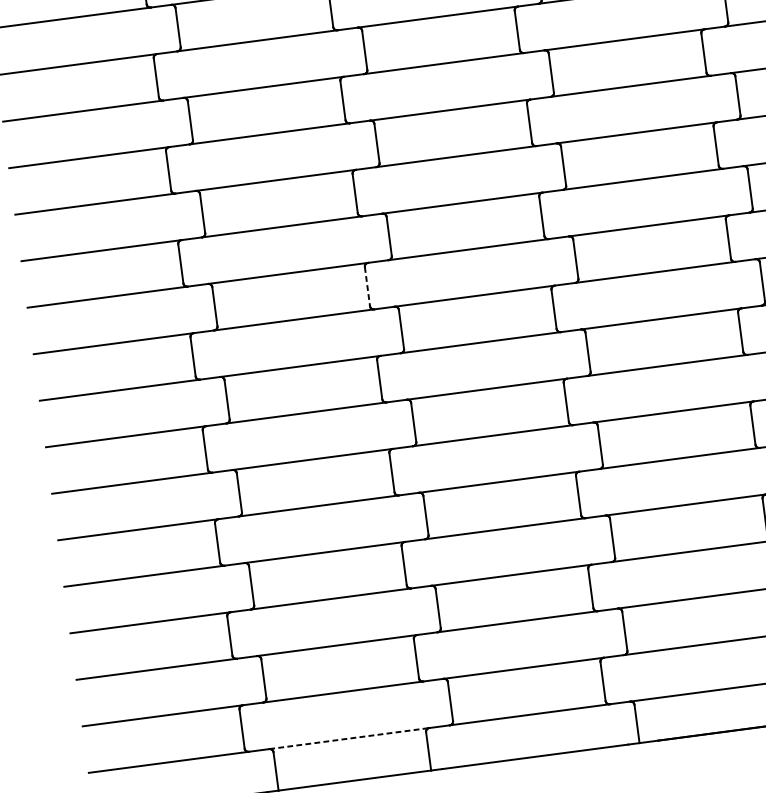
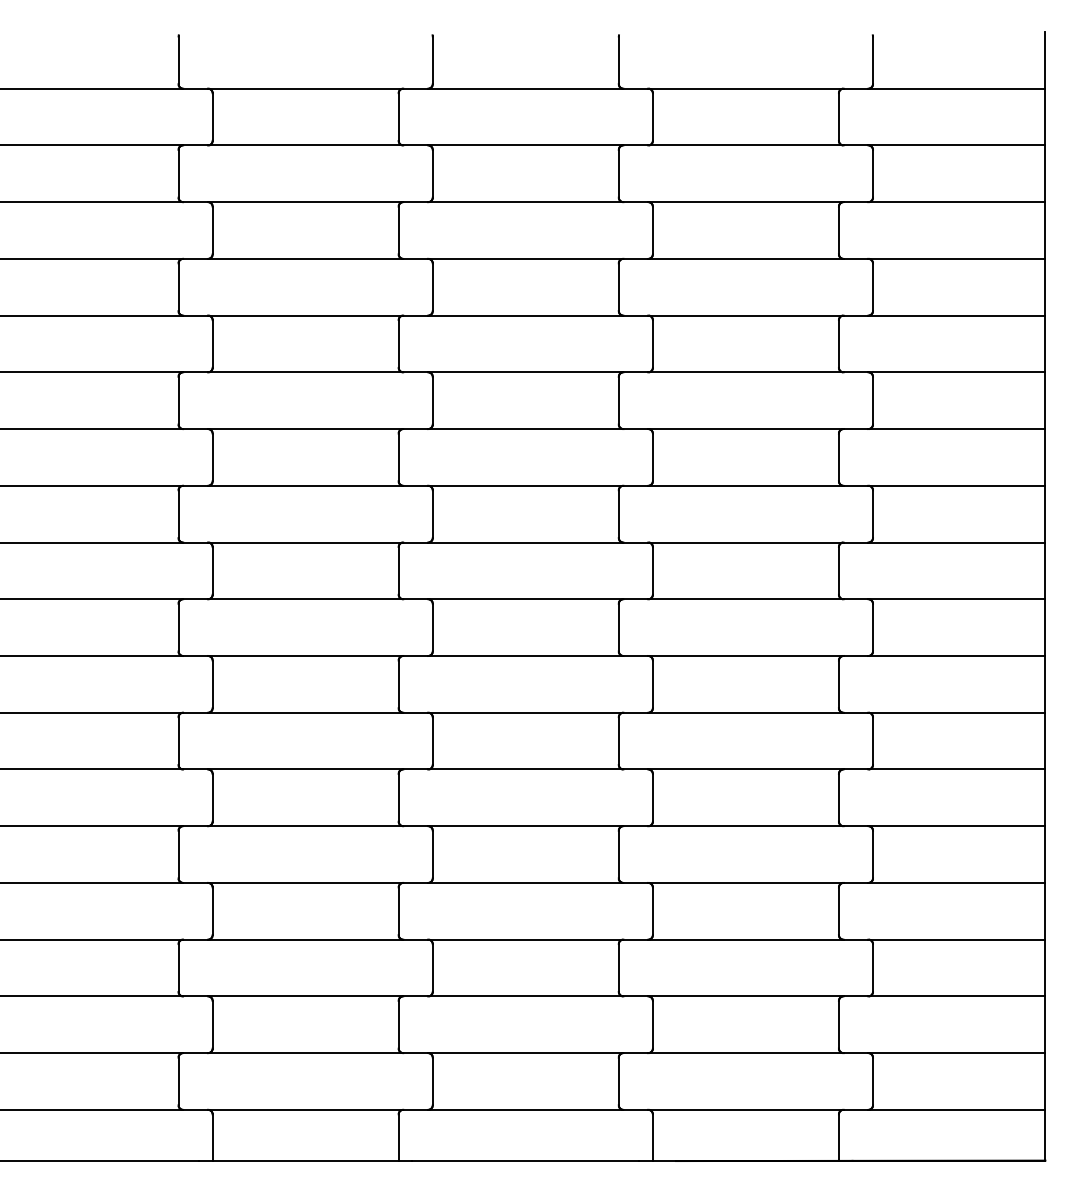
line: (367, 286) -> (398, 570), dashed -> solid
line: (349, 738) -> (305, 1109), dashed -> solid

